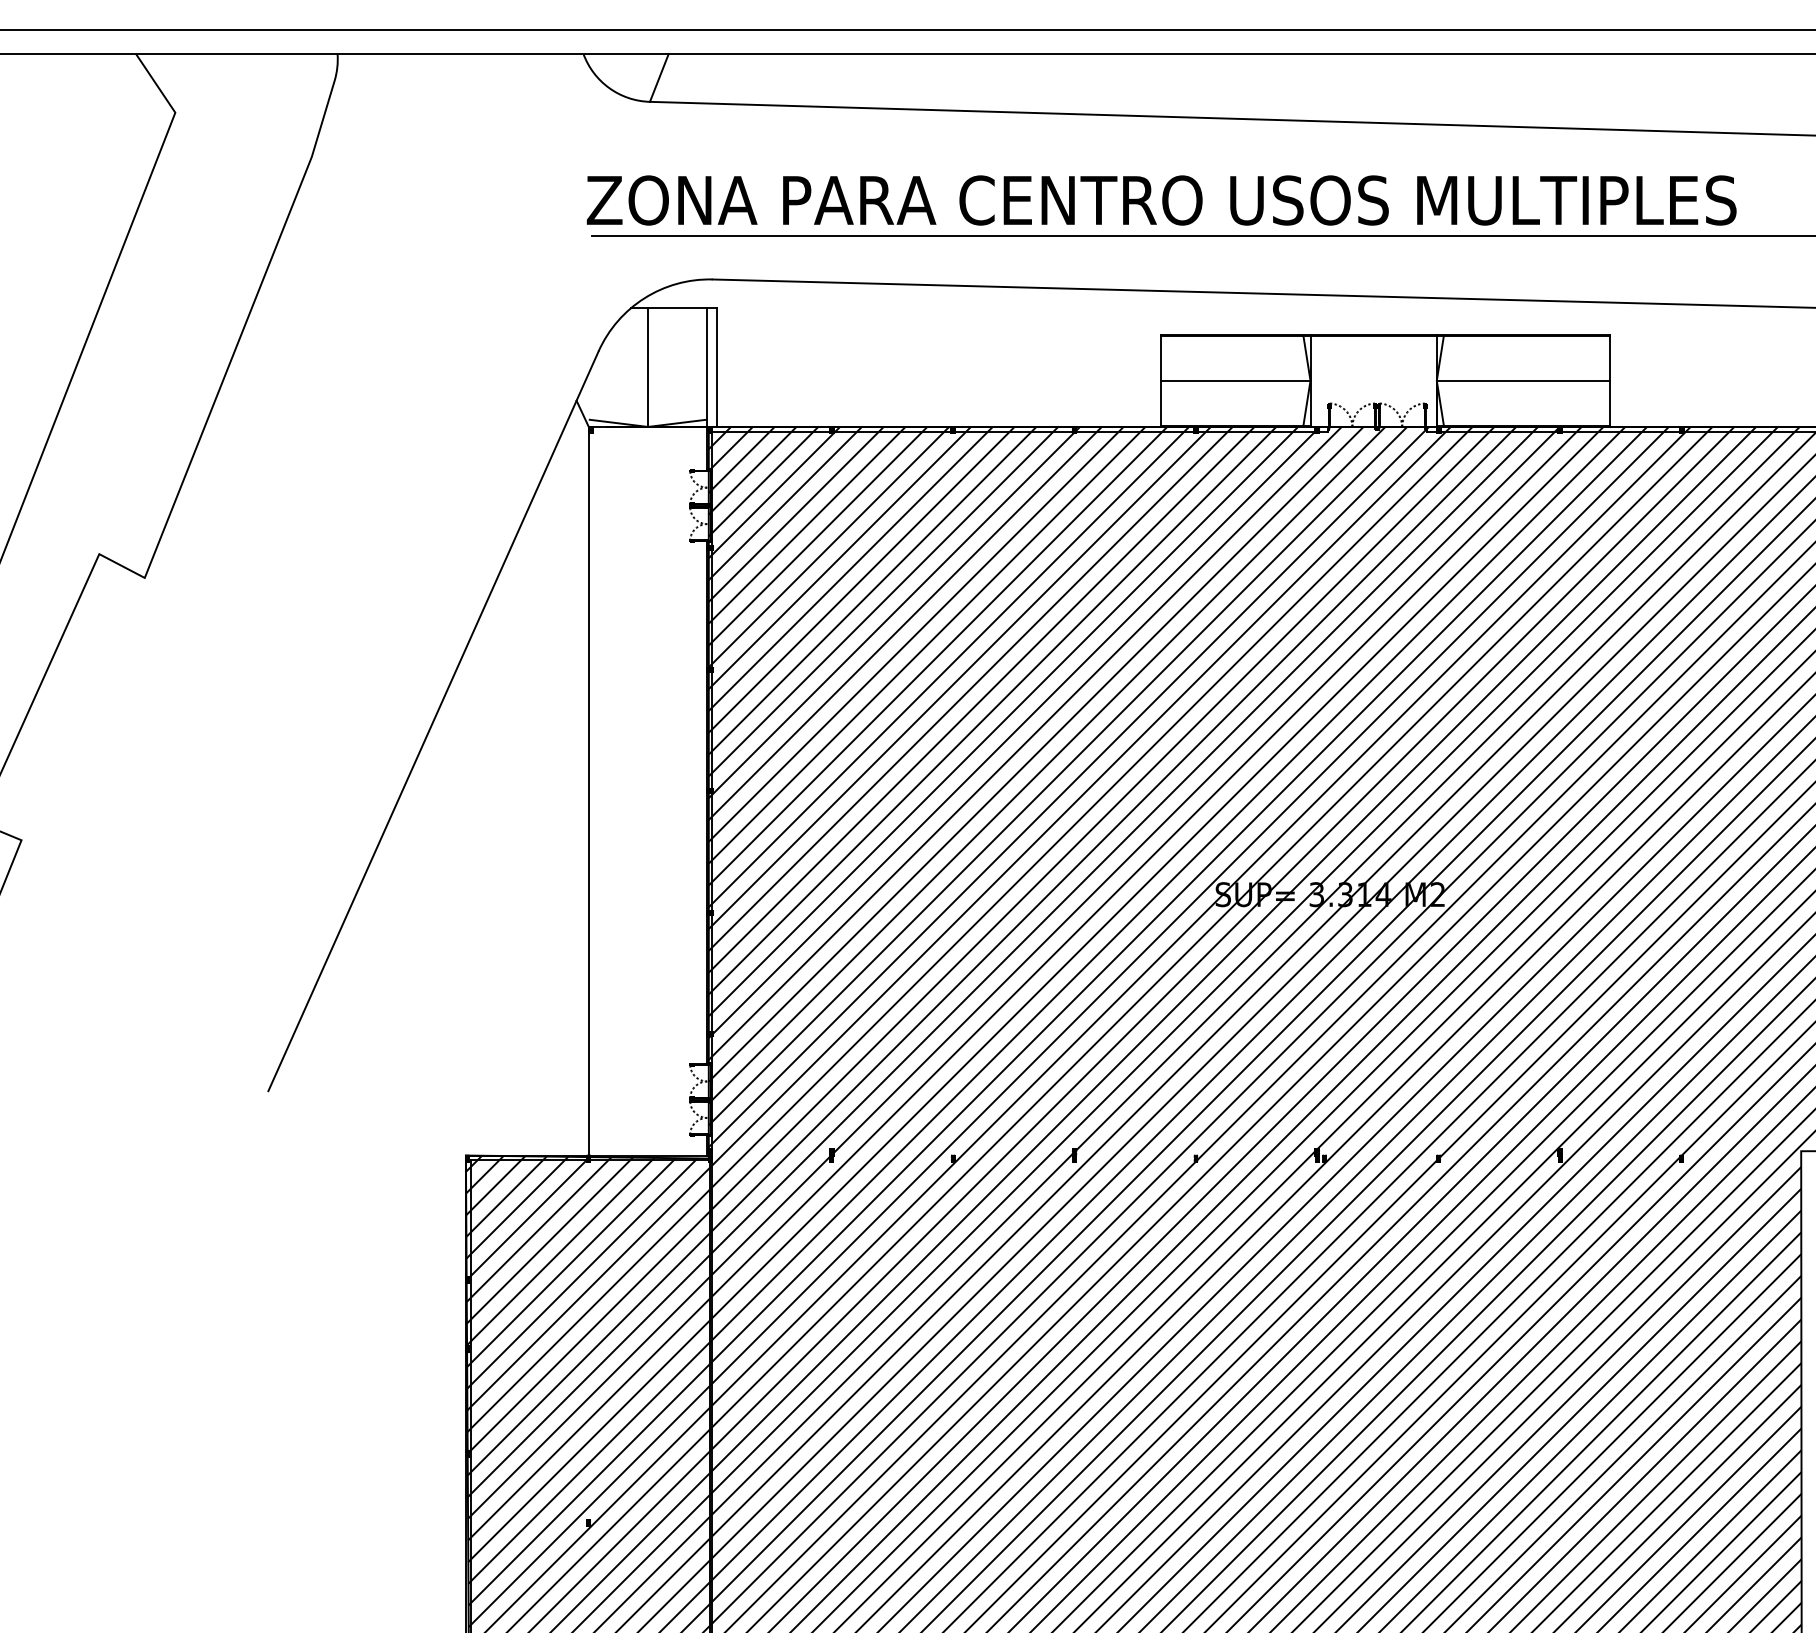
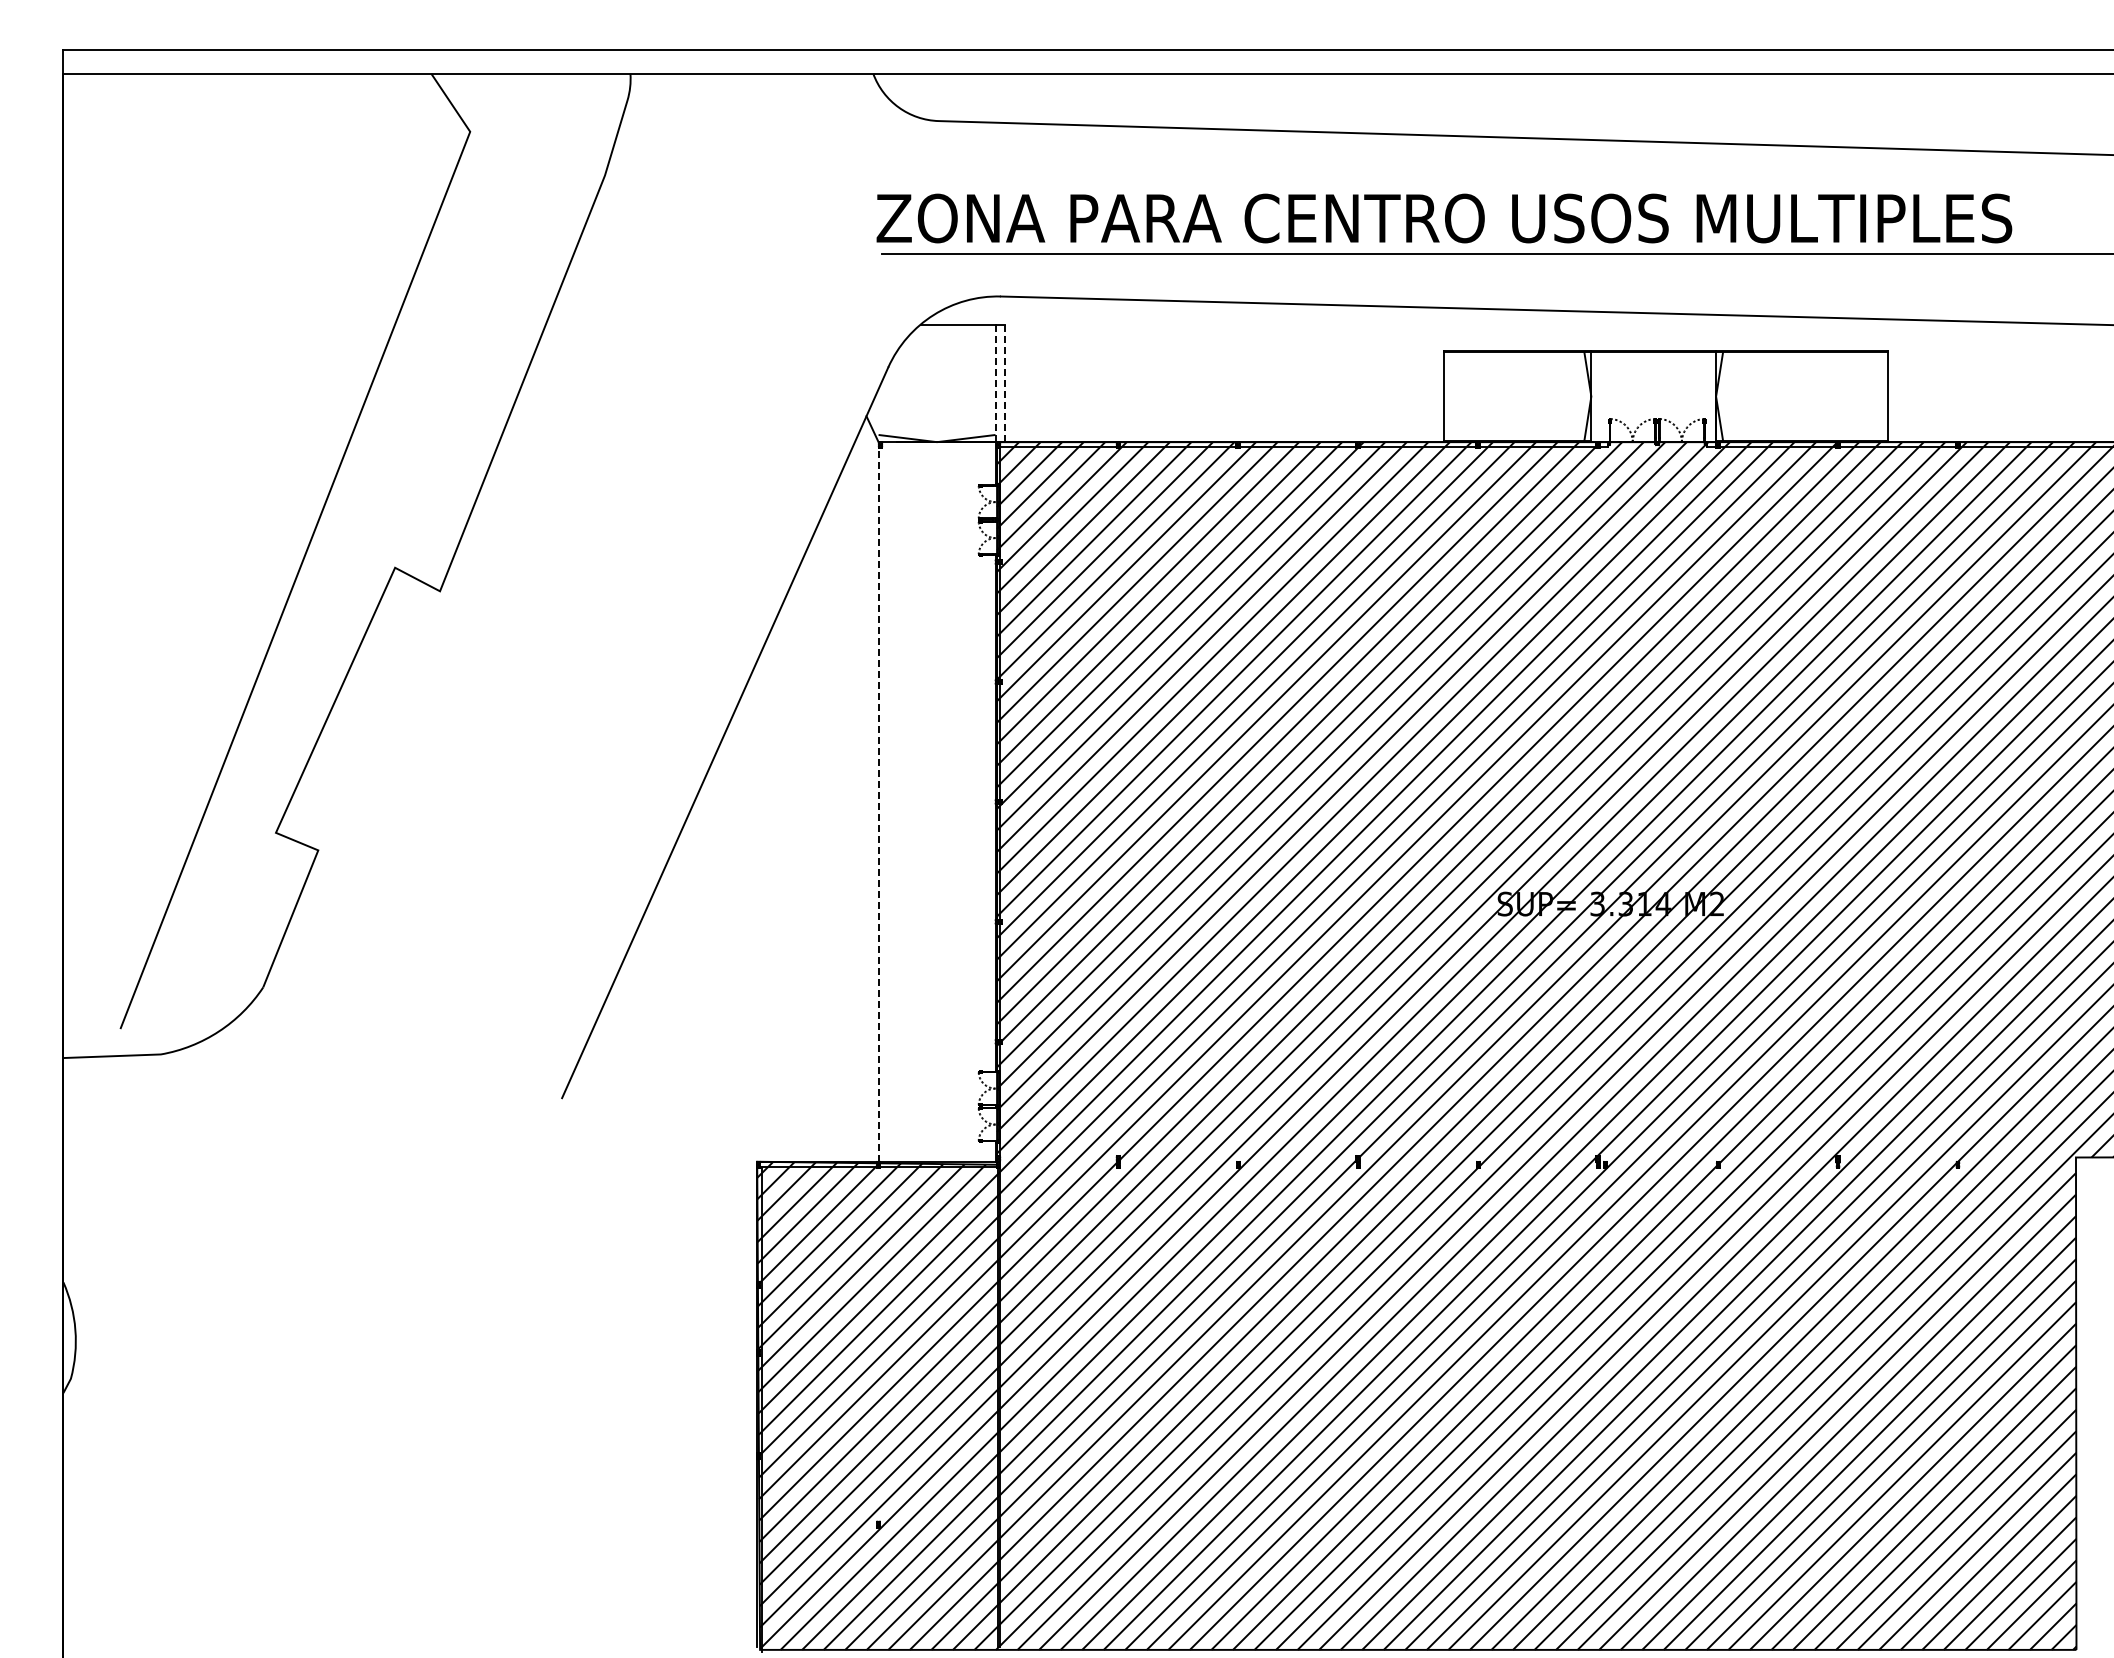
line: (659, 77) -> (948, 97), removed
line: (648, 367) -> (937, 383), removed
line: (707, 367) -> (995, 383), solid -> dashed
line: (717, 367) -> (1005, 383), solid -> dashed
line: (1235, 380) -> (1517, 396), removed
line: (1523, 380) -> (1801, 396), removed
line: (588, 790) -> (878, 801), solid -> dashed

